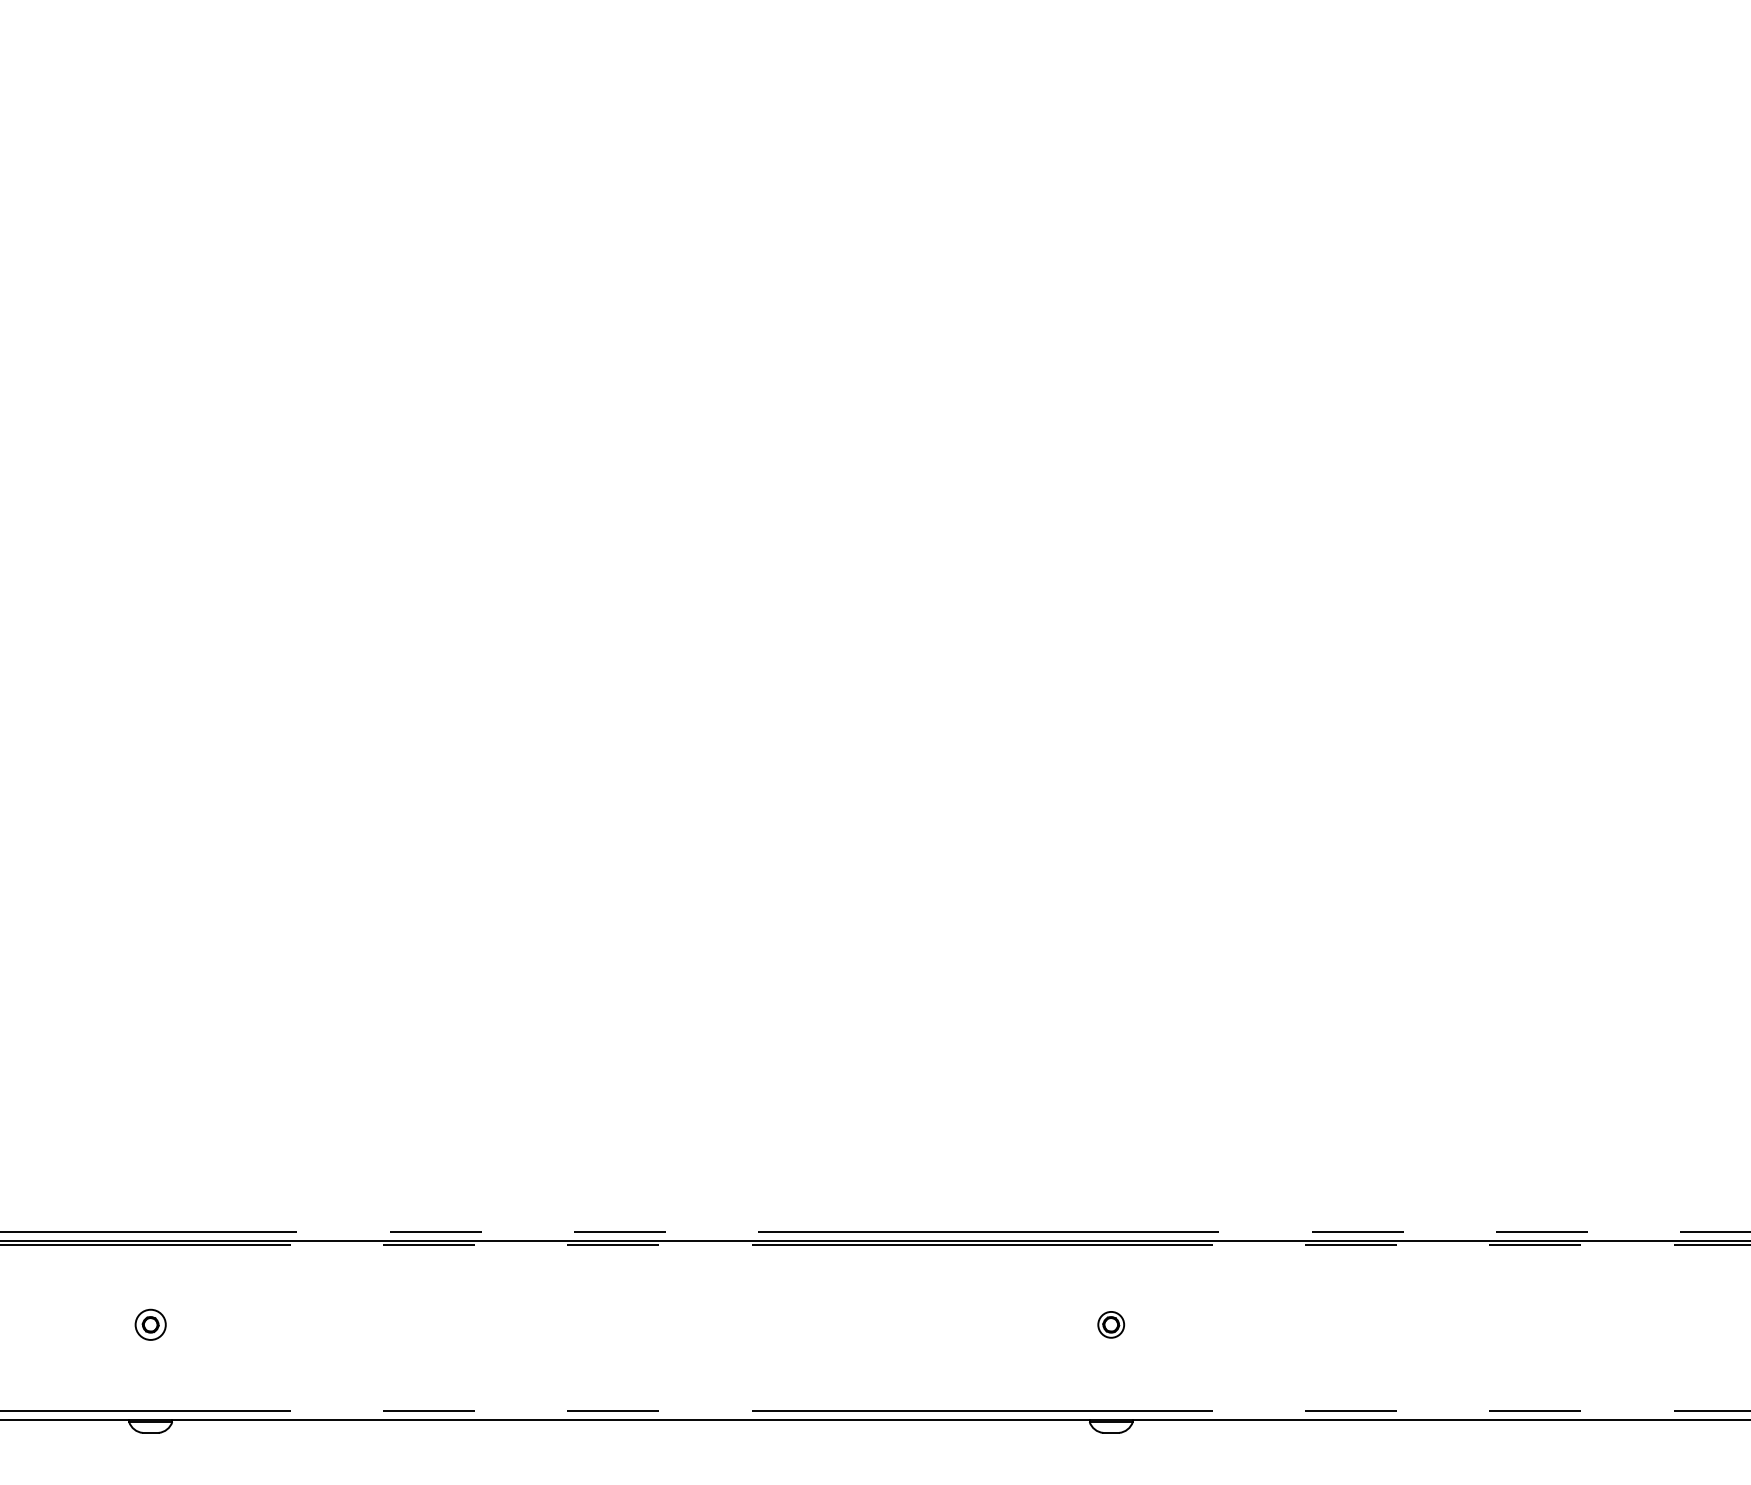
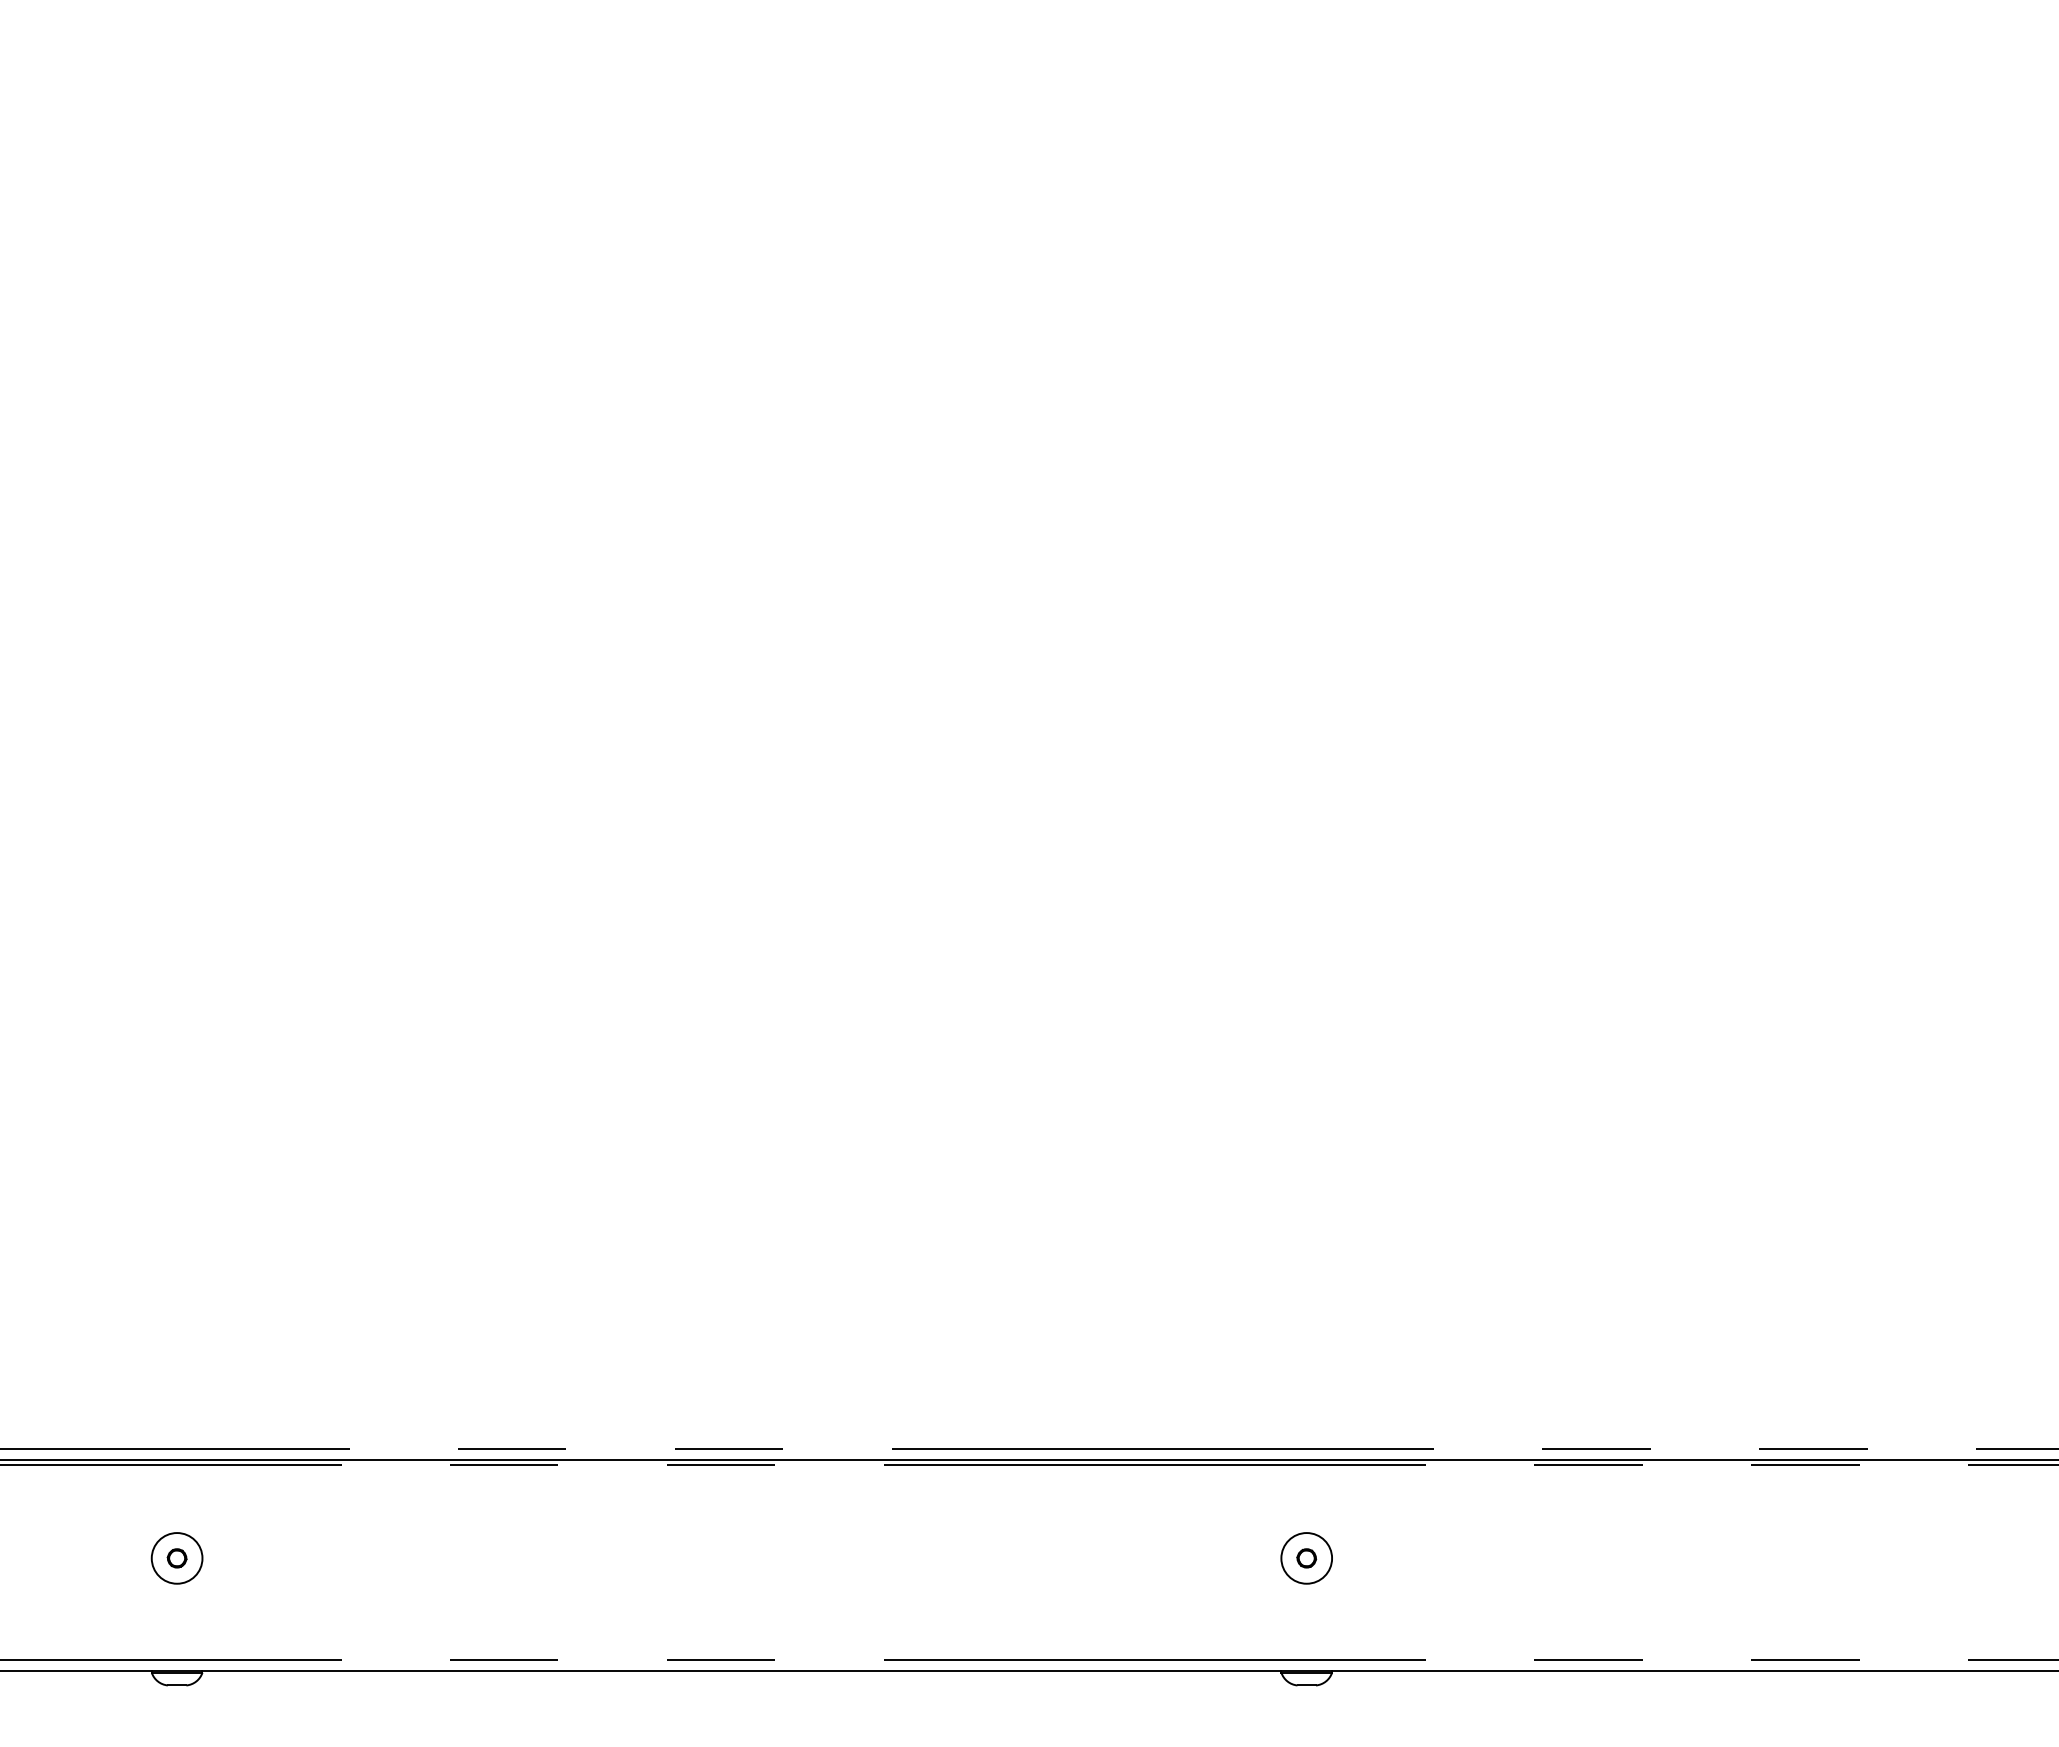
circle: (150, 1324) -> (176, 1558), size x1.43
circle: (1111, 1324) -> (1306, 1558), size x1.67

